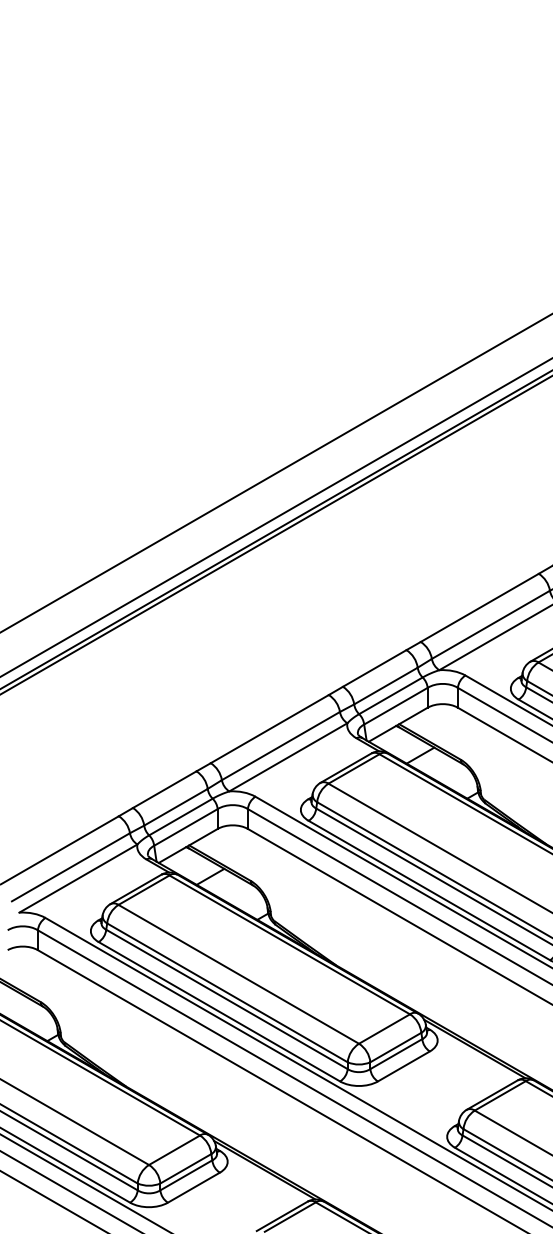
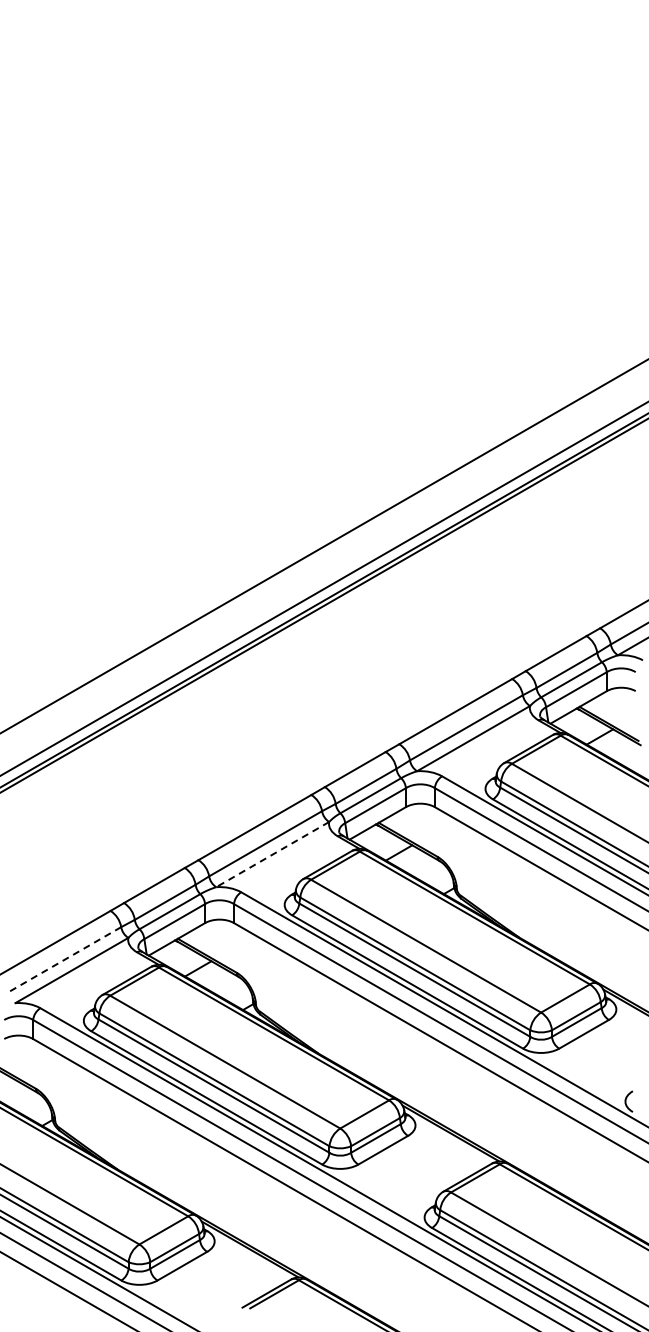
line: (288, 757) -> (272, 854), solid -> dashed
line: (70, 867) -> (64, 959), solid -> dashed

